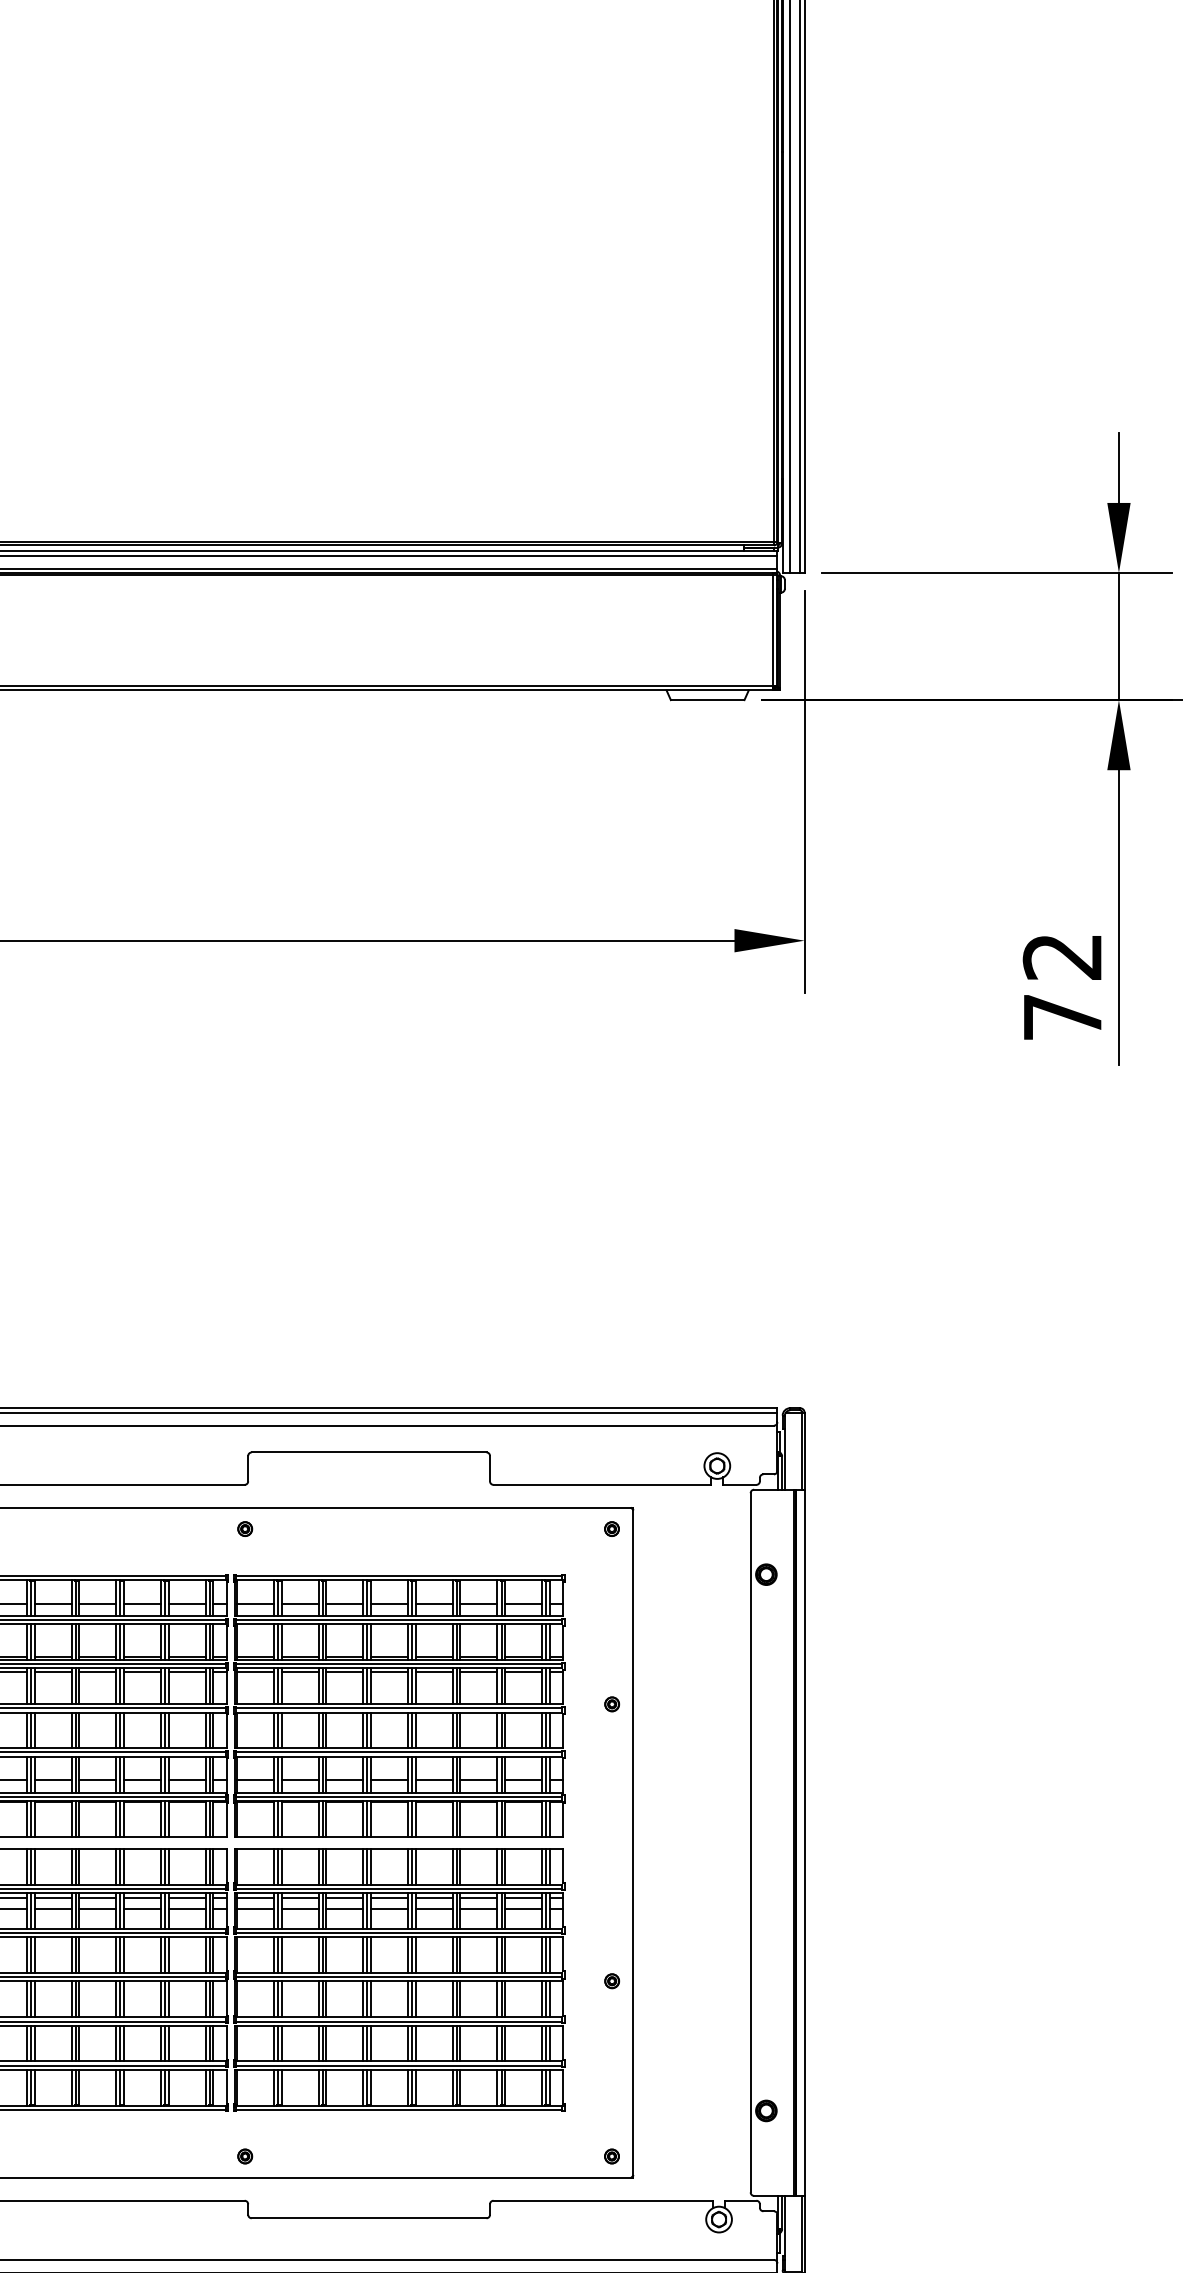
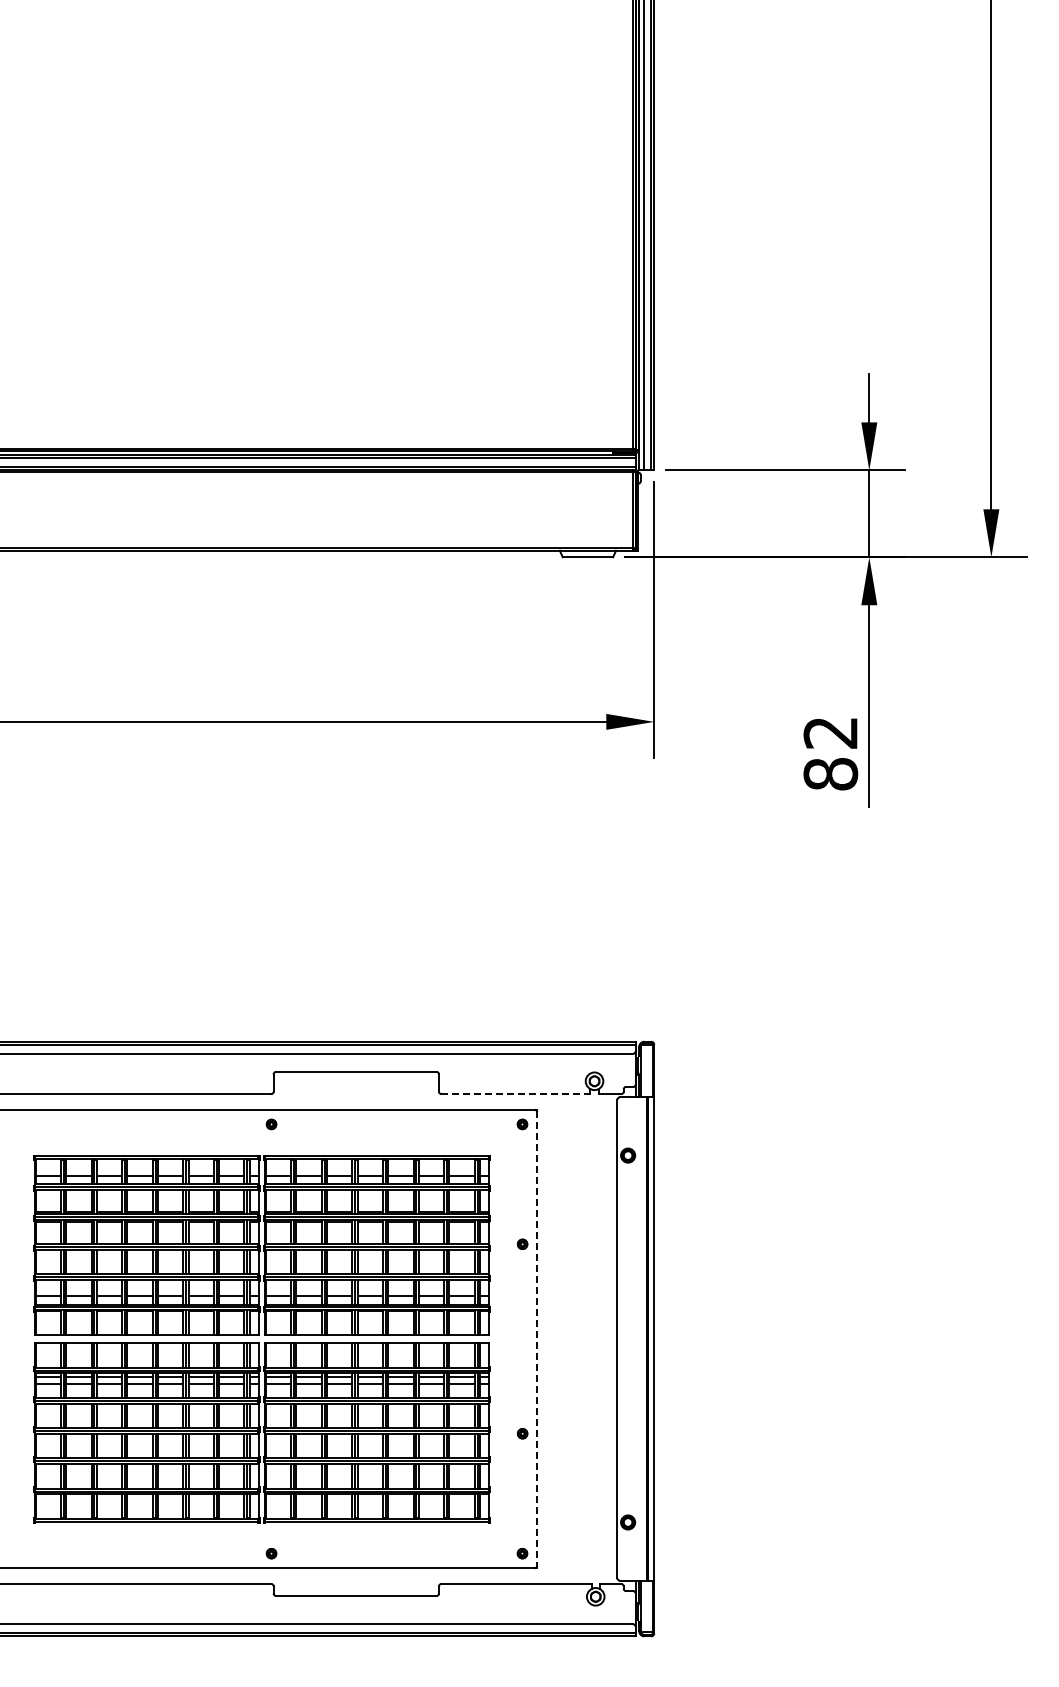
text: (1062, 1017) -> (830, 774), 72 -> 82
line: (603, 1485) -> (516, 1094), solid -> dashed
line: (633, 1843) -> (537, 1339), solid -> dashed

